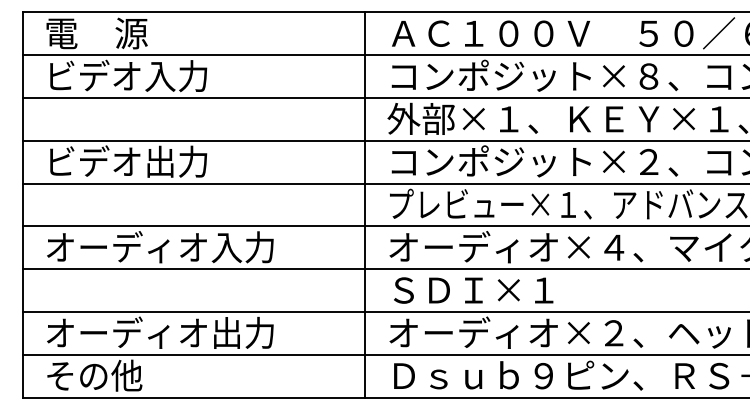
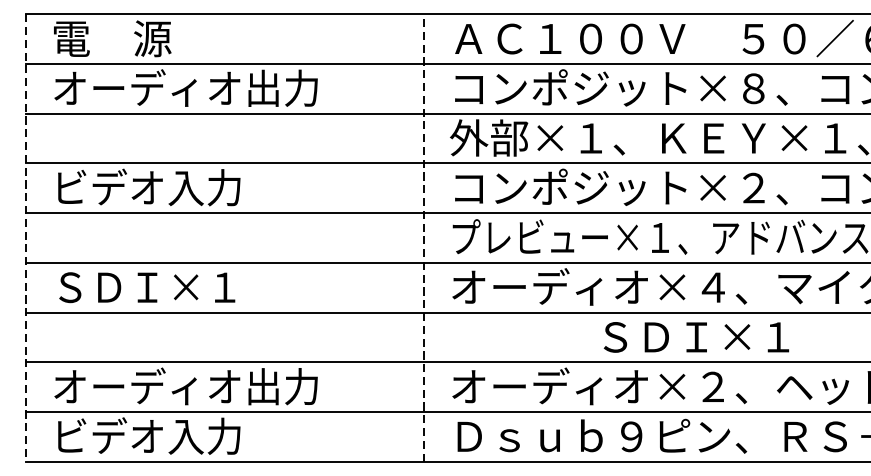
text: (160, 75) -> (186, 87), ビデオ入力 -> オーディオ出力
text: (160, 161) -> (186, 187), ビデオ出力 -> ビデオ入力
line: (22, 205) -> (25, 238), solid -> dashed
line: (364, 205) -> (423, 238), solid -> dashed
text: (160, 247) -> (186, 287), オーディオ入力 -> ＳＤＩ×１
text: (473, 290) -> (696, 337), moved
text: (127, 375) -> (147, 436), その他 -> ビデオ入力

